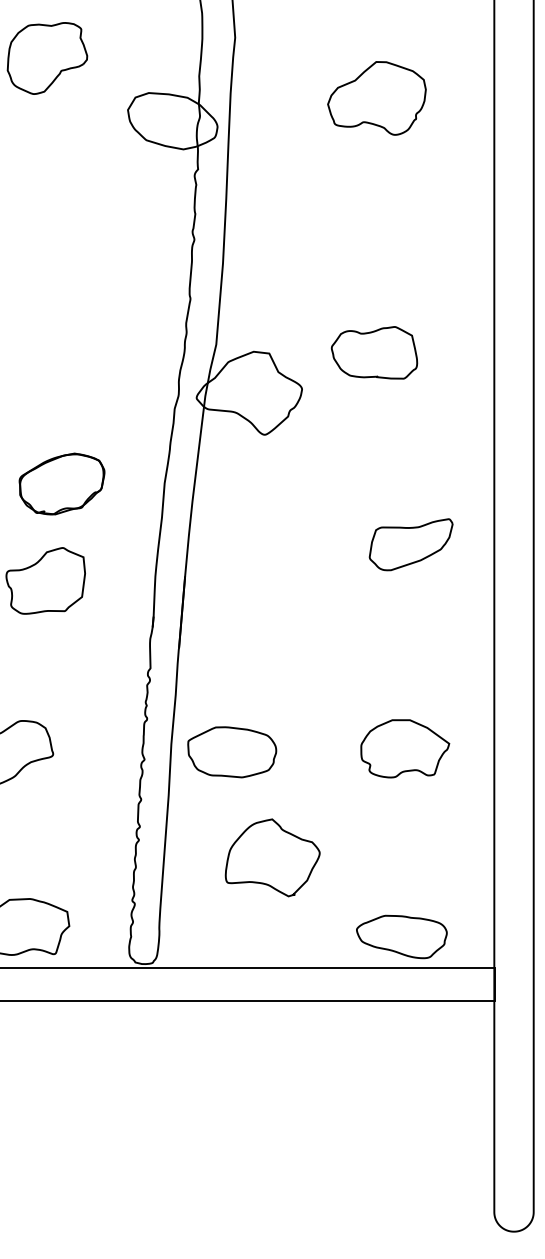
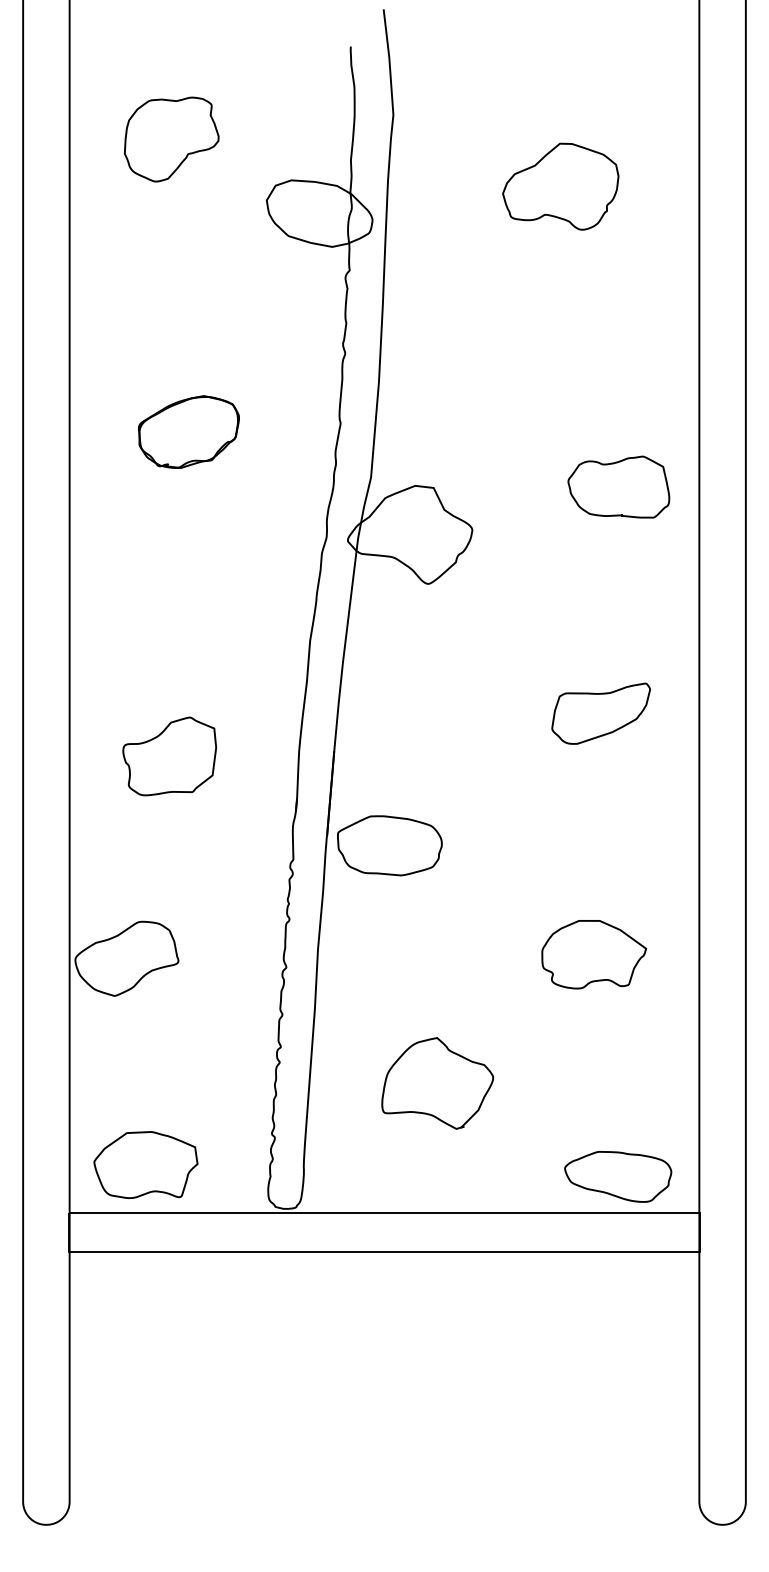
part: (374, 352) -> (618, 486), moved
part: (61, 483) -> (188, 431), moved
part: (231, 752) -> (389, 845), moved
part: (402, 936) -> (618, 1176), moved

